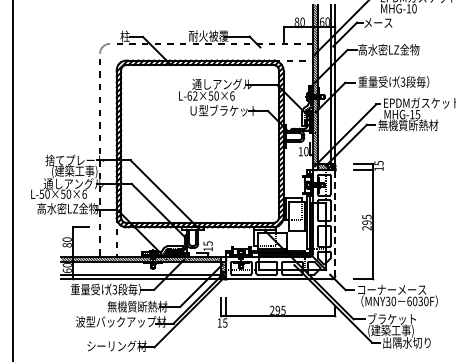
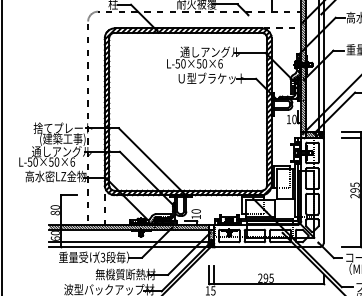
text: (192, 95) -> (180, 63), L-62×50×6 -> L-50×50×6
line: (335, 223) -> (323, 191), dashed -> solid
text: (207, 243) -> (195, 211), 15 -> 10

